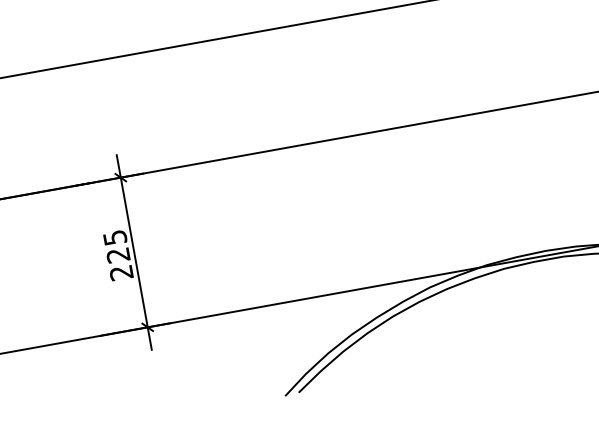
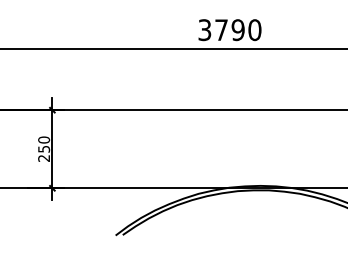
text: (117, 246) -> (44, 144), 225 -> 250

